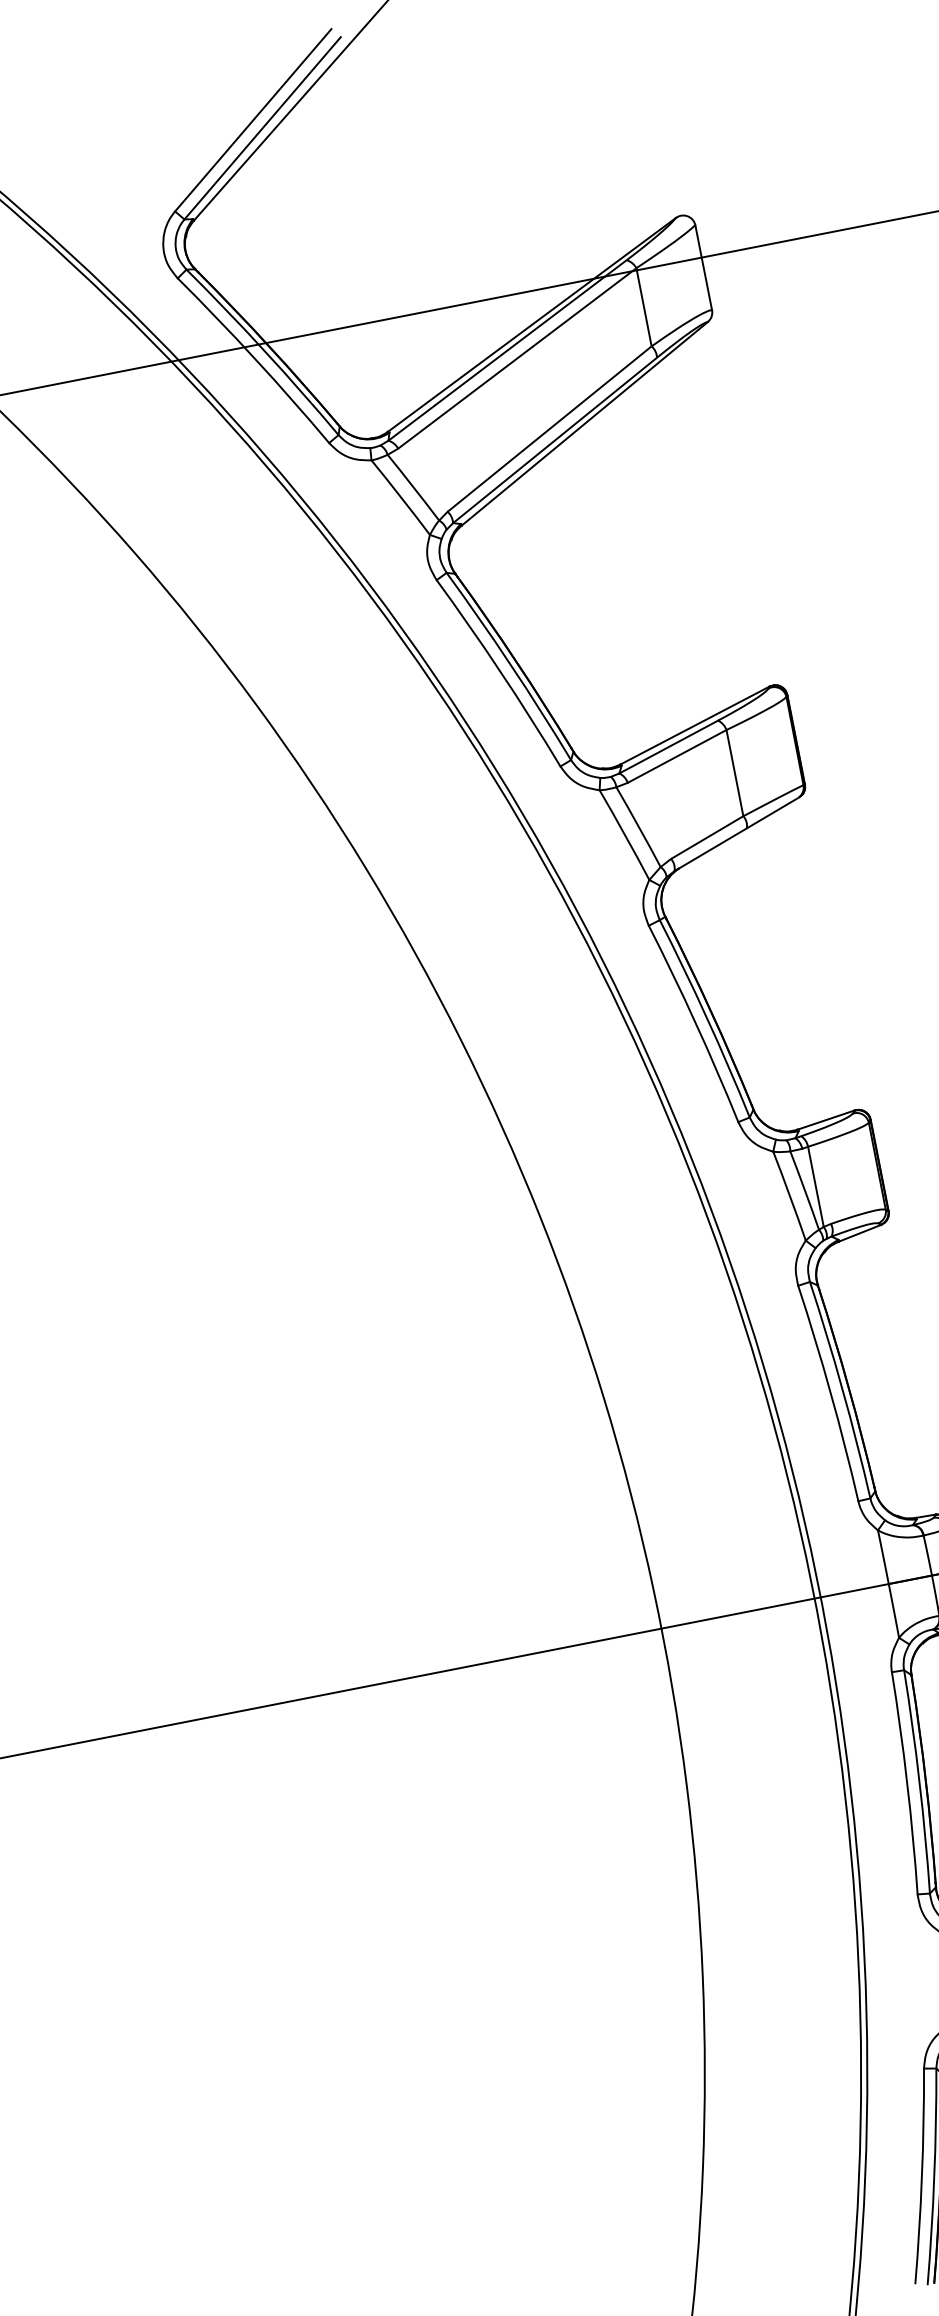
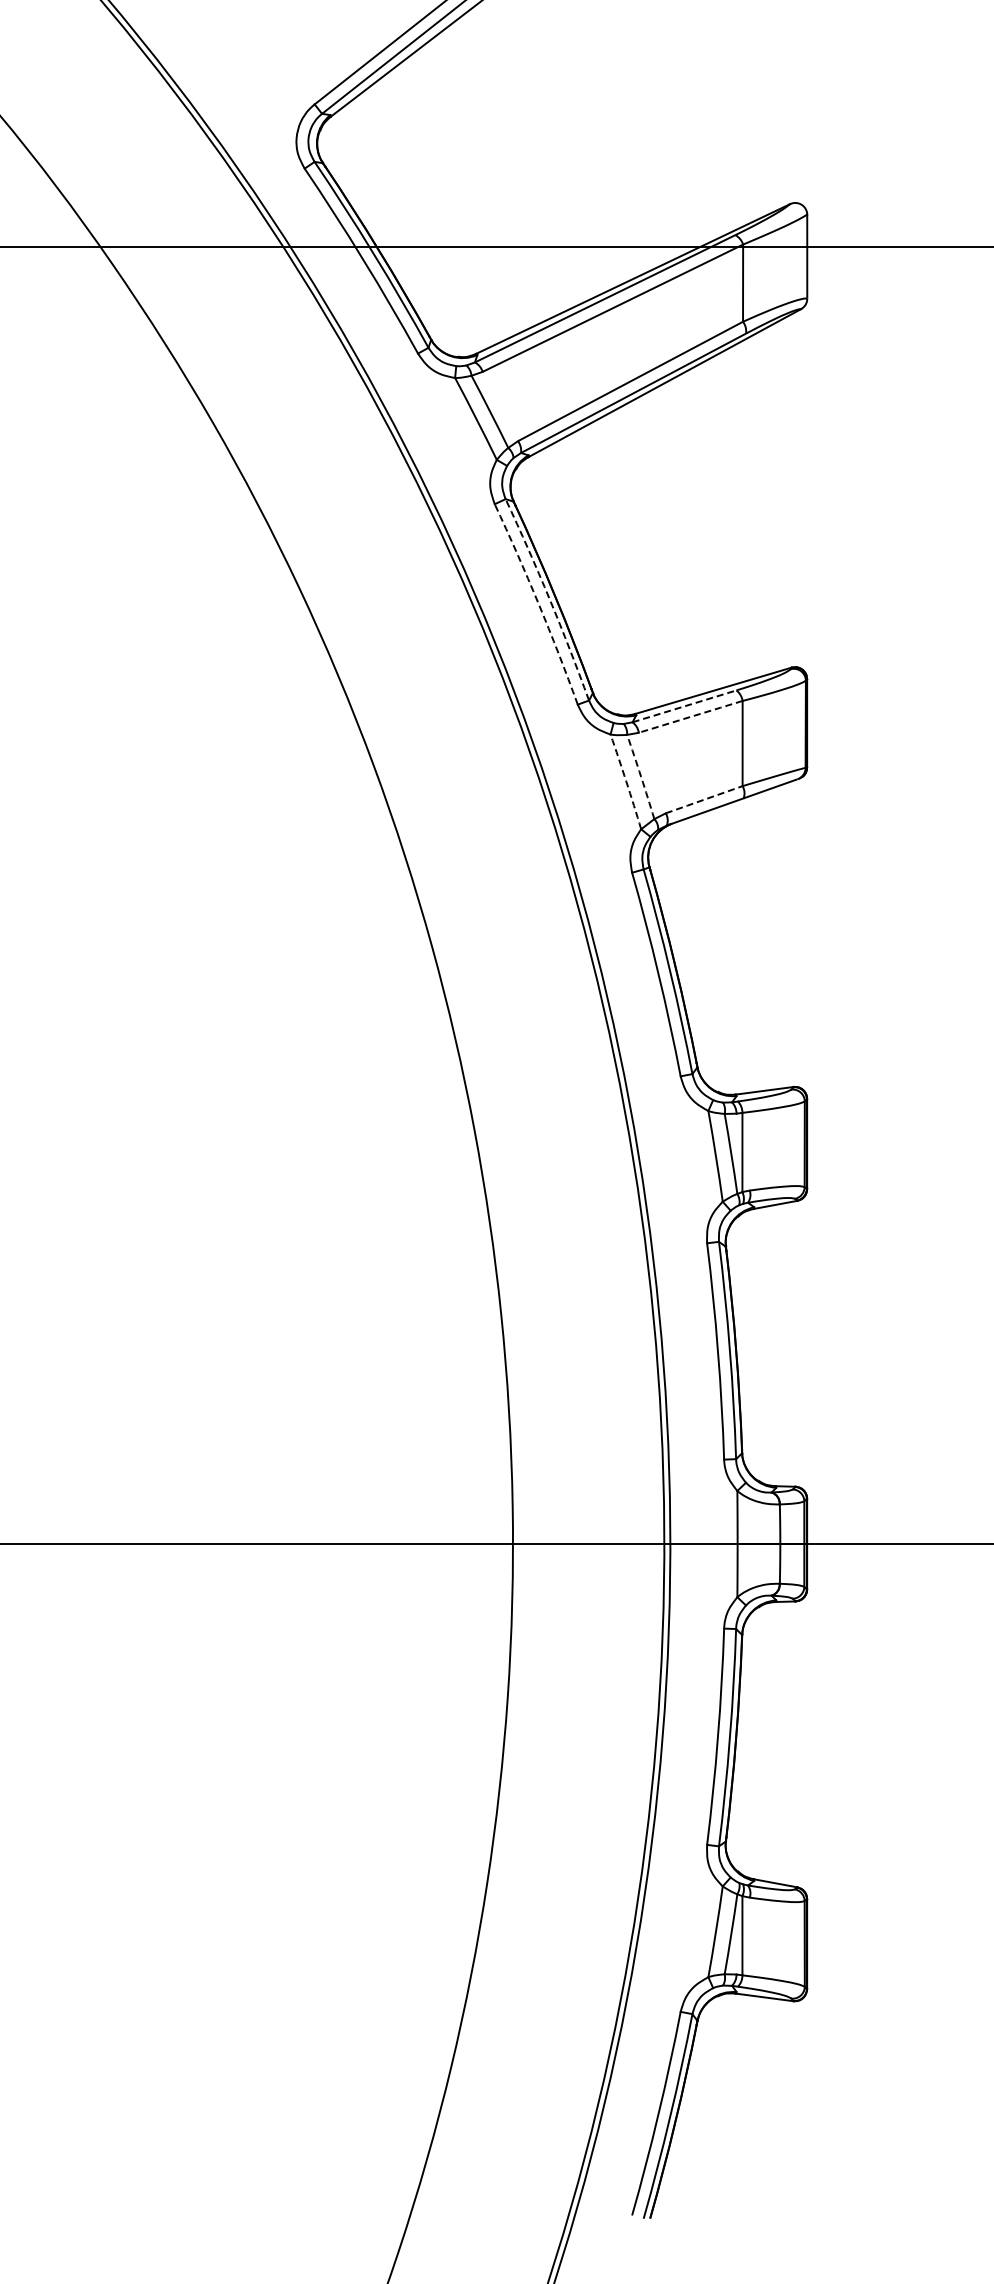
arc: (510, 664) -> (549, 598), solid -> dashed
arc: (500, 671) -> (538, 603), solid -> dashed
line: (669, 746) -> (685, 706), solid -> dashed
line: (677, 755) -> (691, 716), solid -> dashed
arc: (639, 826) -> (641, 776), solid -> dashed
arc: (624, 834) -> (626, 781), solid -> dashed
line: (706, 837) -> (703, 799), solid -> dashed

